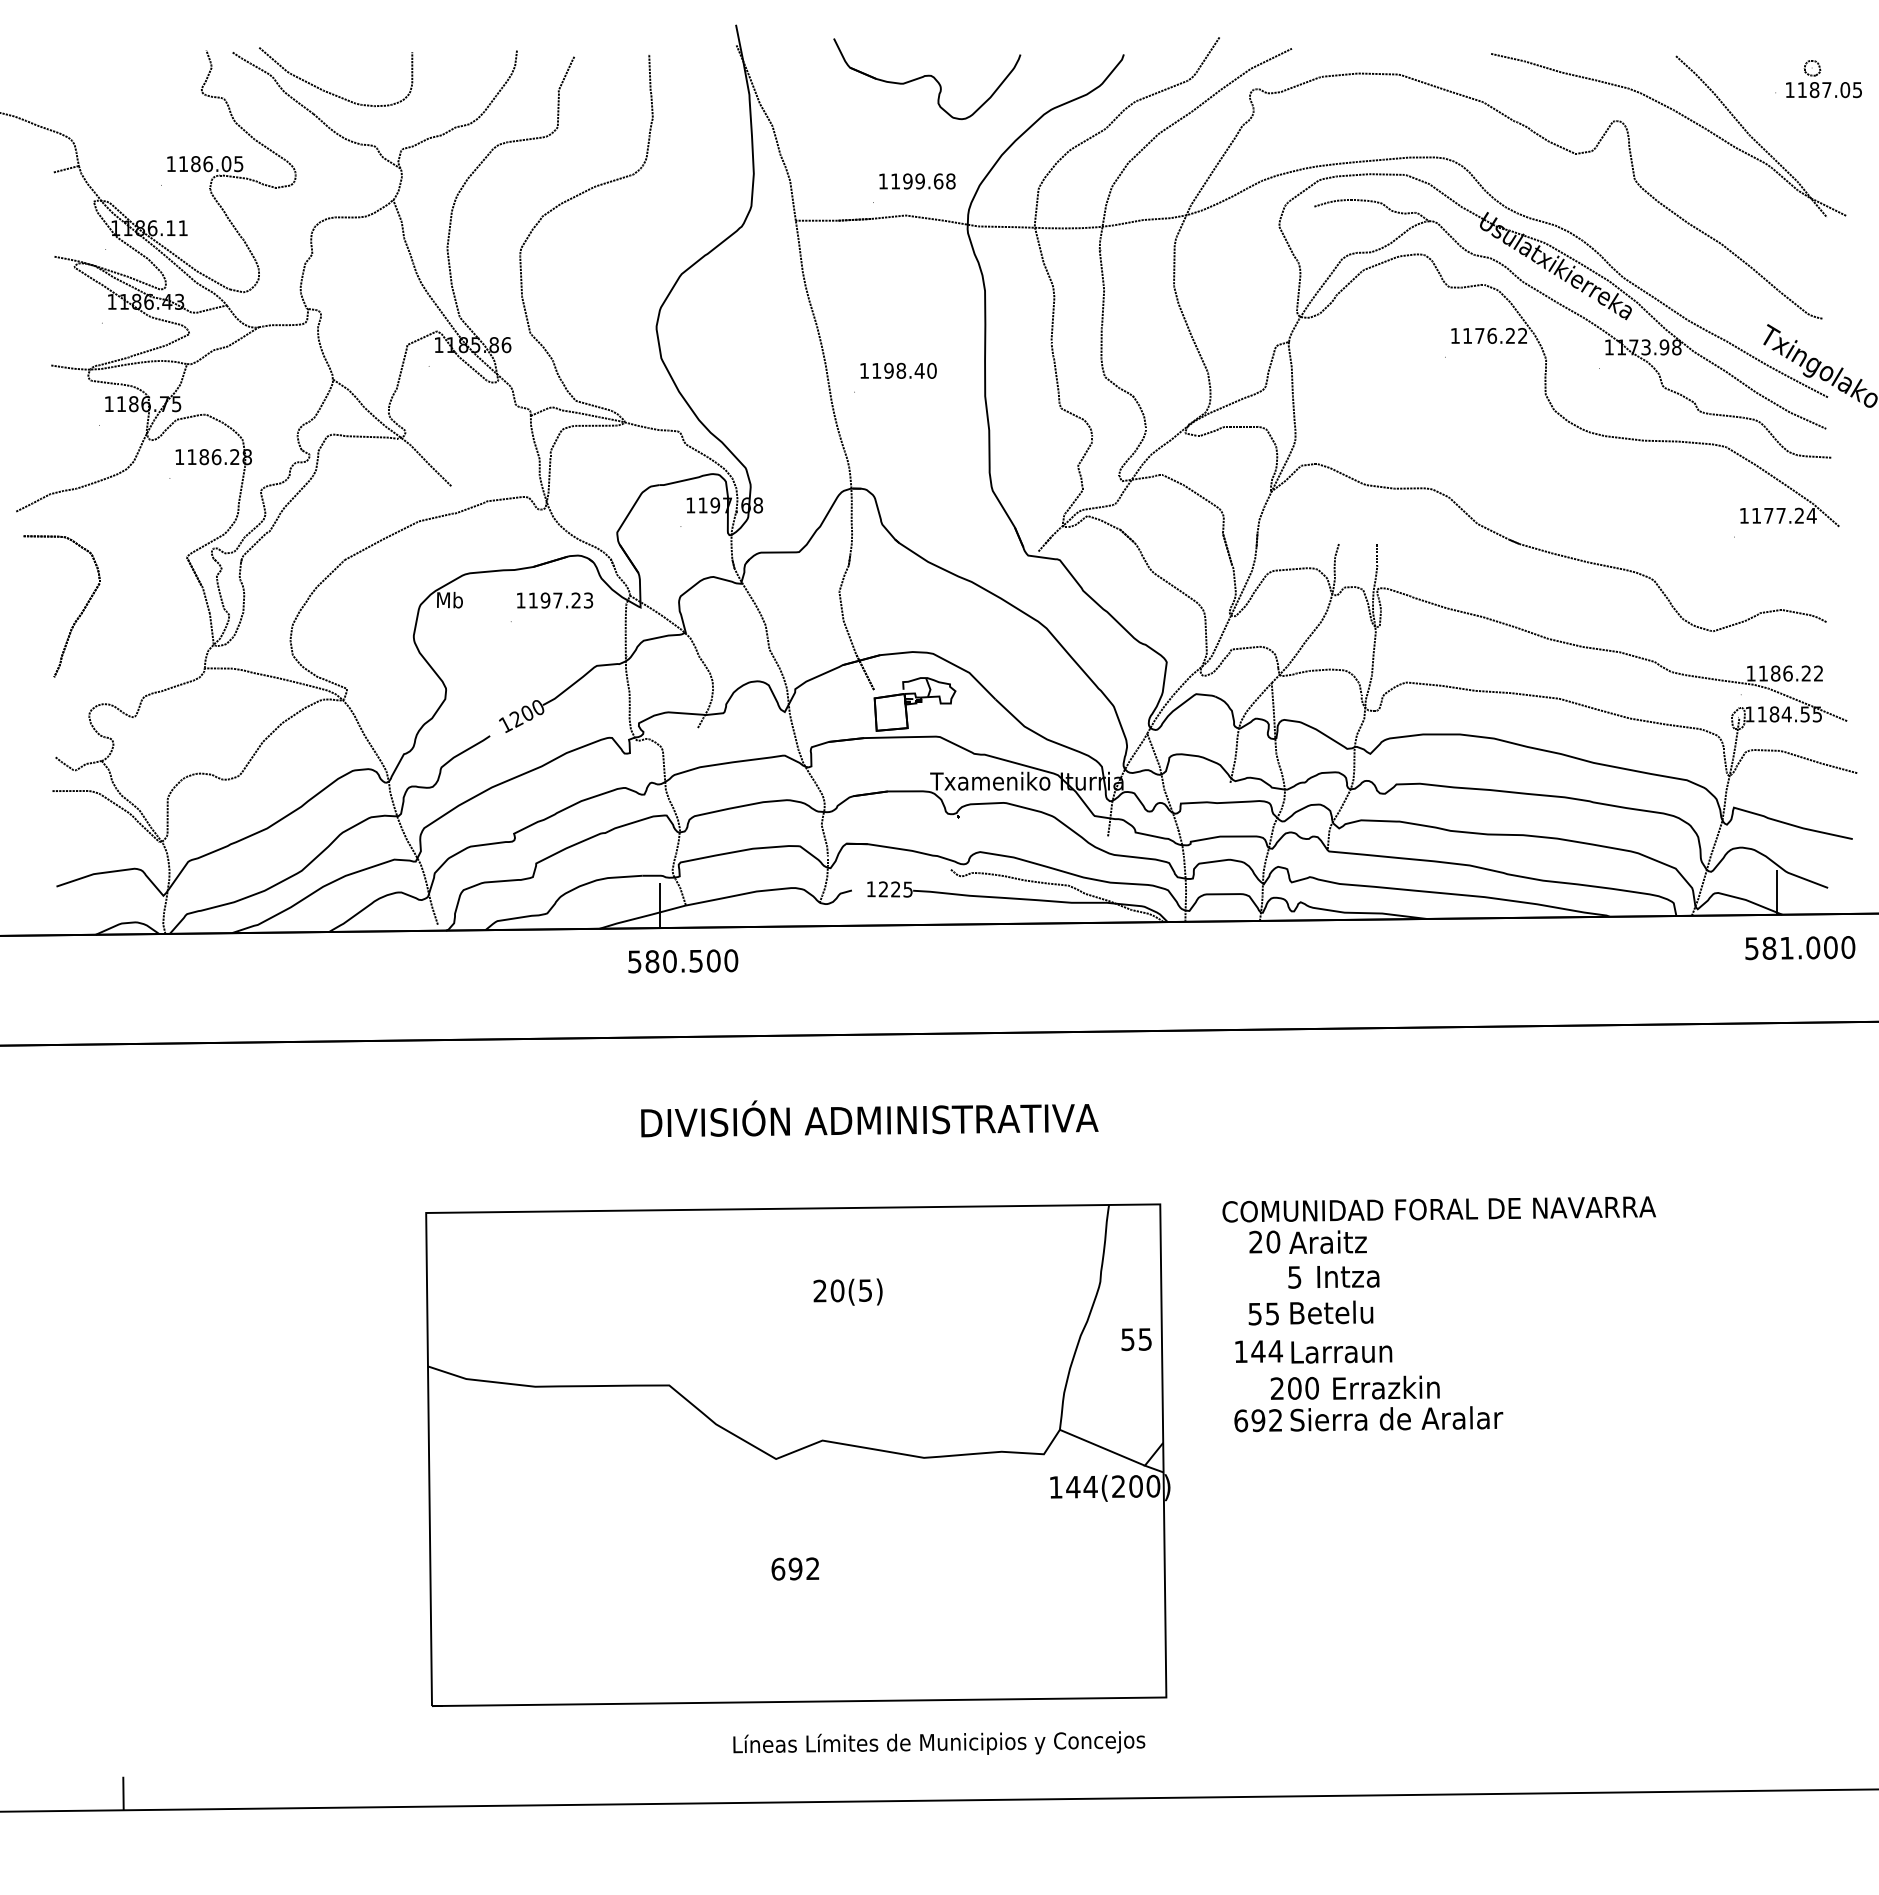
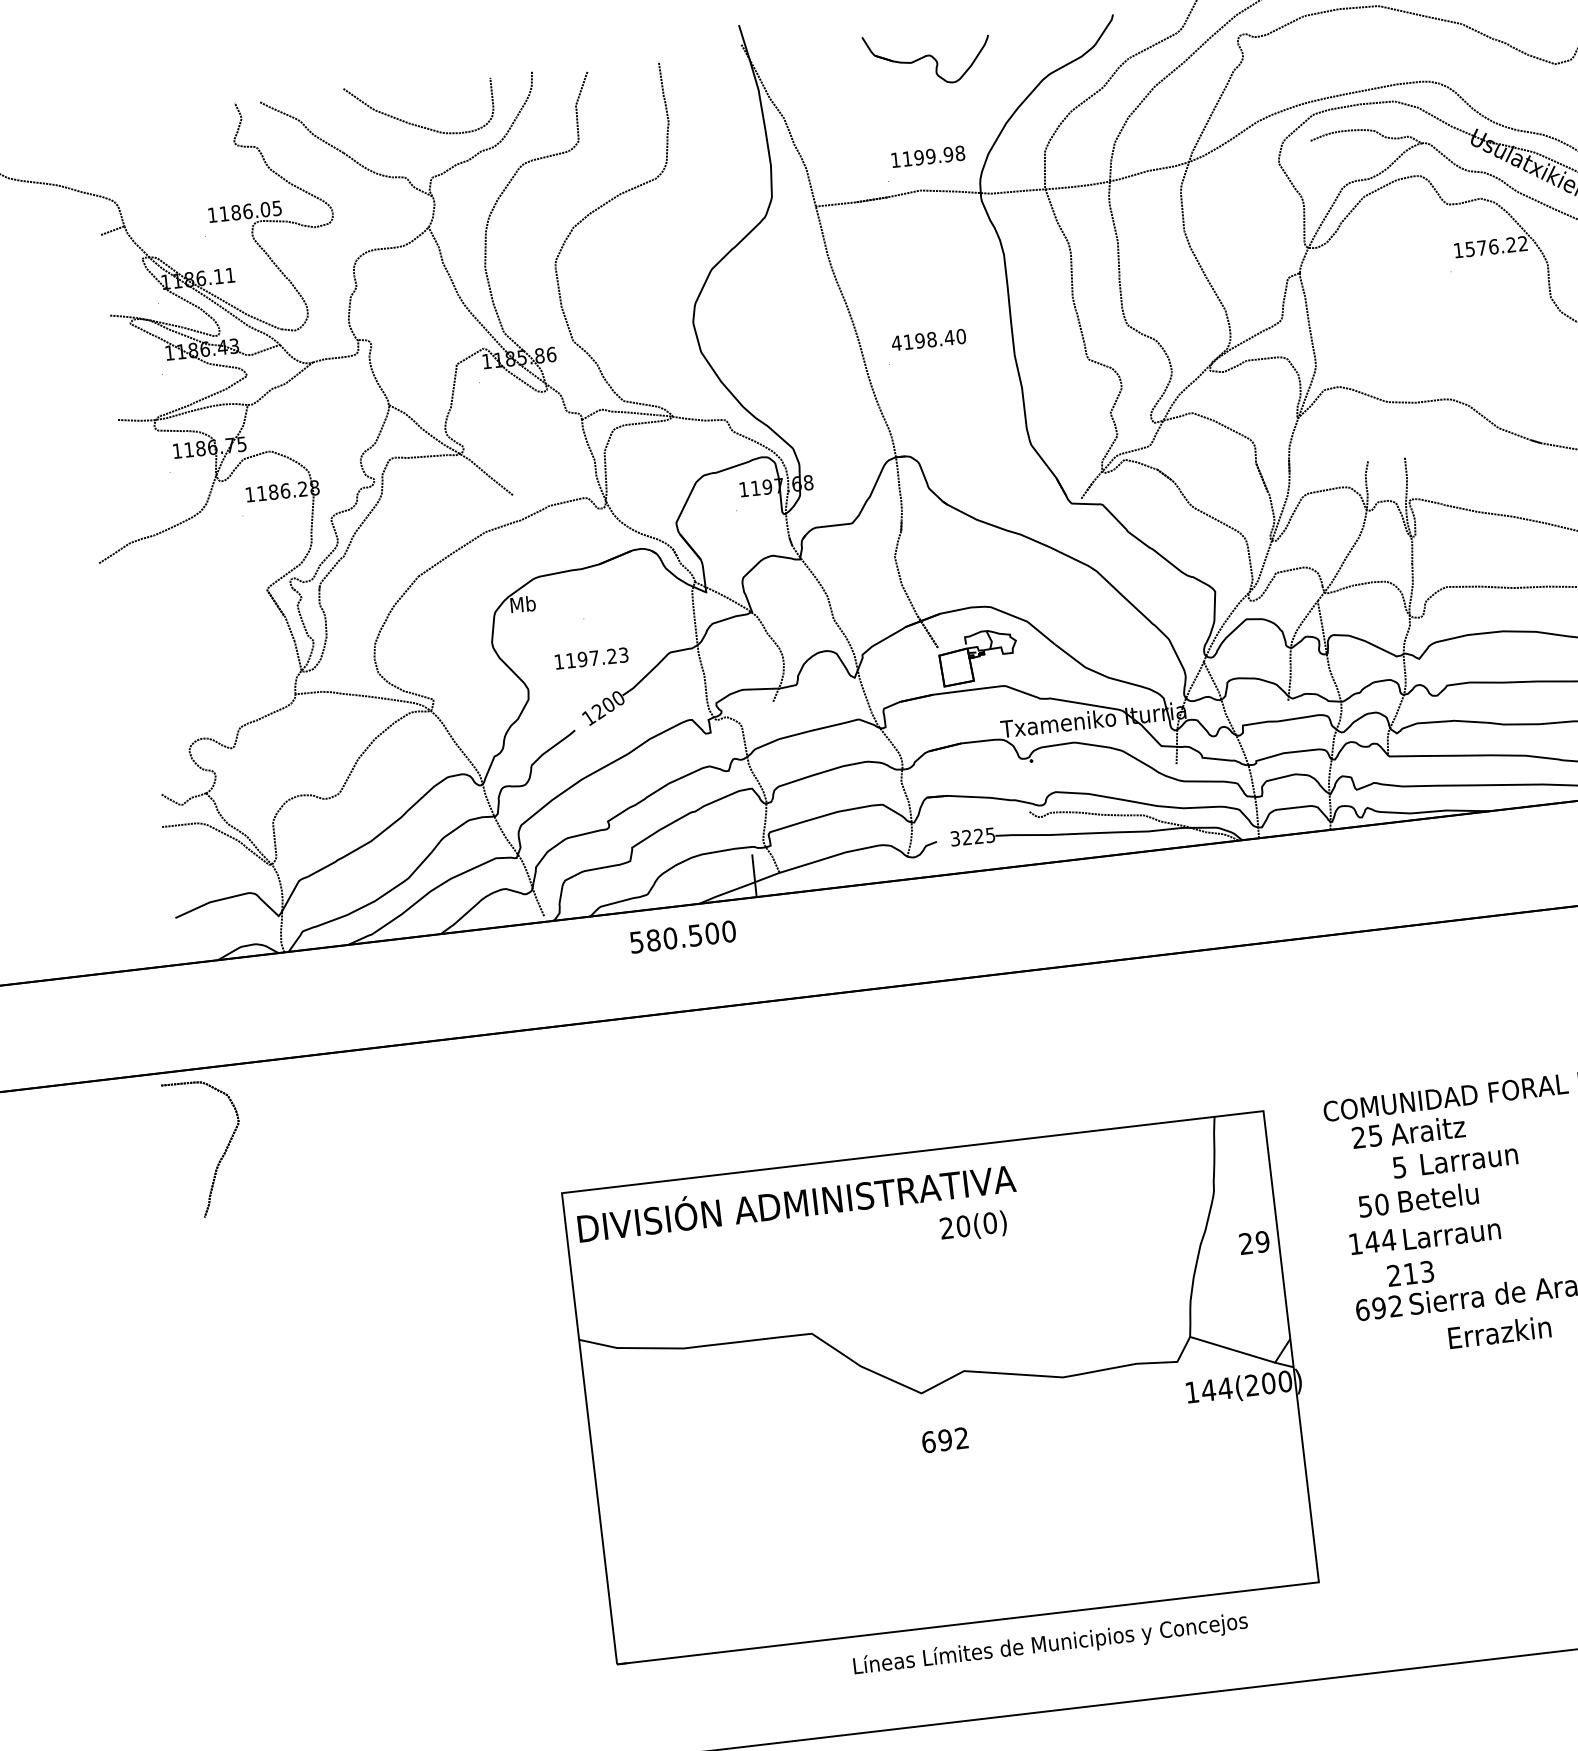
part: (927, 79) -> (927, 58), size x0.7
curve: (331, 92) -> (417, 124), moved
text: (938, 181) -> (948, 154), 1199.68 -> 1199.98
text: (1467, 335) -> (1470, 248), 1176.22 -> 1576.22
text: (864, 370) -> (896, 342), 1198.40 -> 4198.40
text: (555, 600) -> (592, 658), moved
part: (76, 618) -> (220, 1158), moved
text: (870, 889) -> (954, 838), 1225 -> 3225
text: (683, 961) -> (683, 937), moved
text: (869, 1118) -> (796, 1201), moved
text: (1273, 1241) -> (1375, 1135), 20 -> 25
text: (1369, 1277) -> (1471, 1160), Intza -> Larraun
text: (865, 1290) -> (990, 1223), 20(5) -> 20(0)
text: (1272, 1313) -> (1381, 1204), 55 -> 50
text: (1136, 1339) -> (1254, 1242), 55 -> 29
text: (1386, 1387) -> (1499, 1332), moved
text: (1303, 1388) -> (1419, 1272), 200 -> 213
text: (795, 1568) -> (945, 1439), moved
text: (939, 1742) -> (1050, 1643), moved

